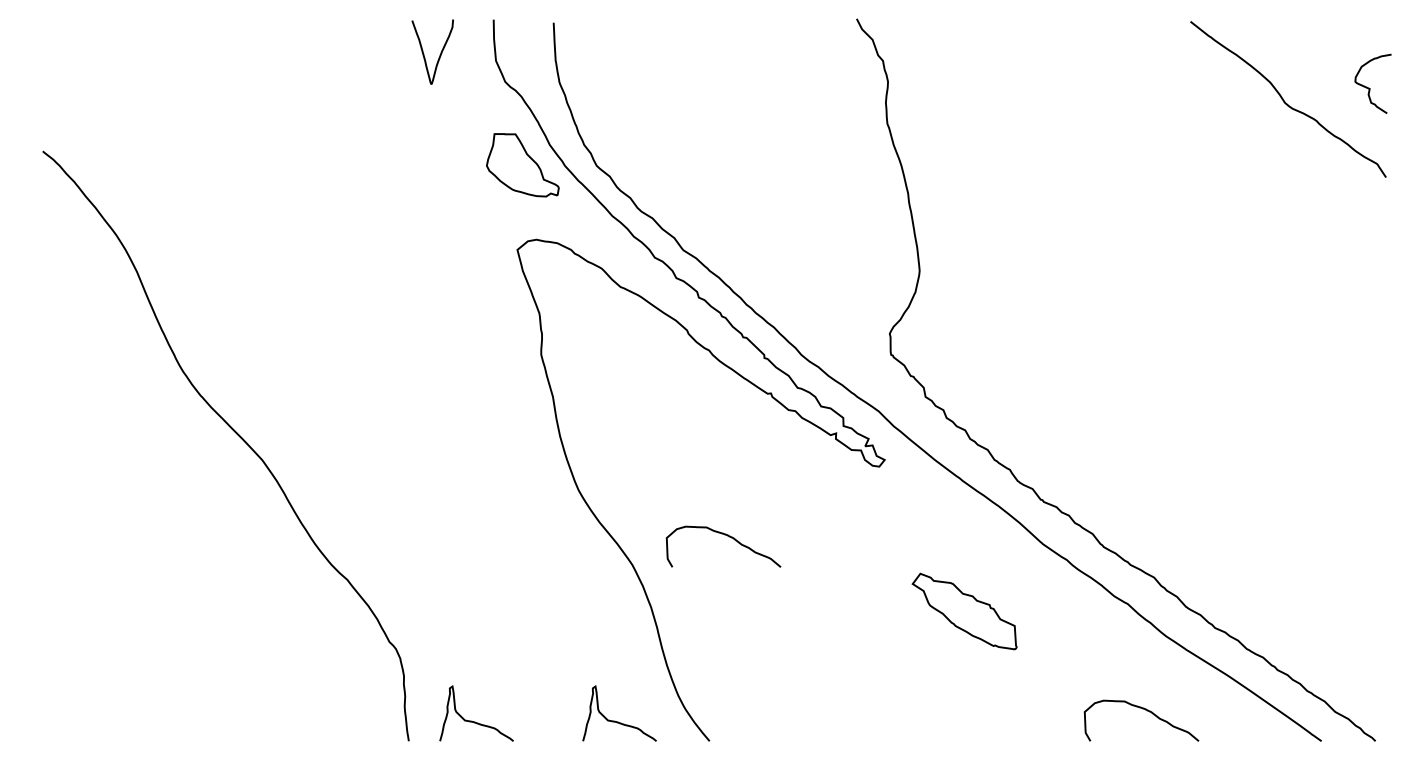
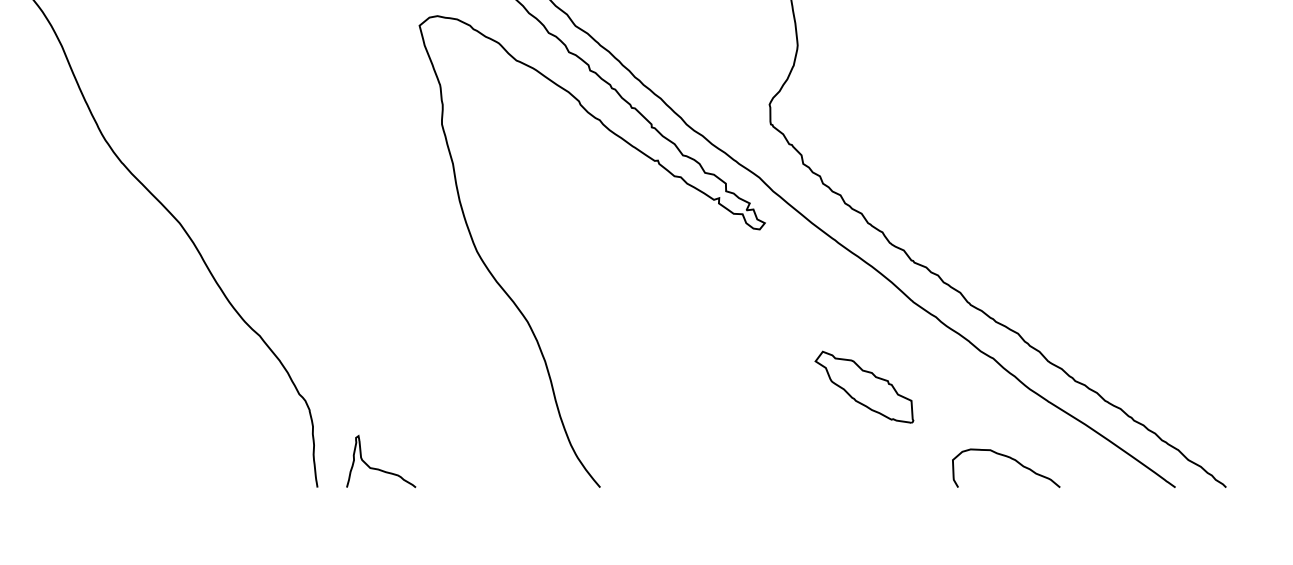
curve: (727, 536) -> (617, 295), removed
part: (964, 611) -> (864, 387), moved
curve: (618, 721) -> (514, 469), removed

